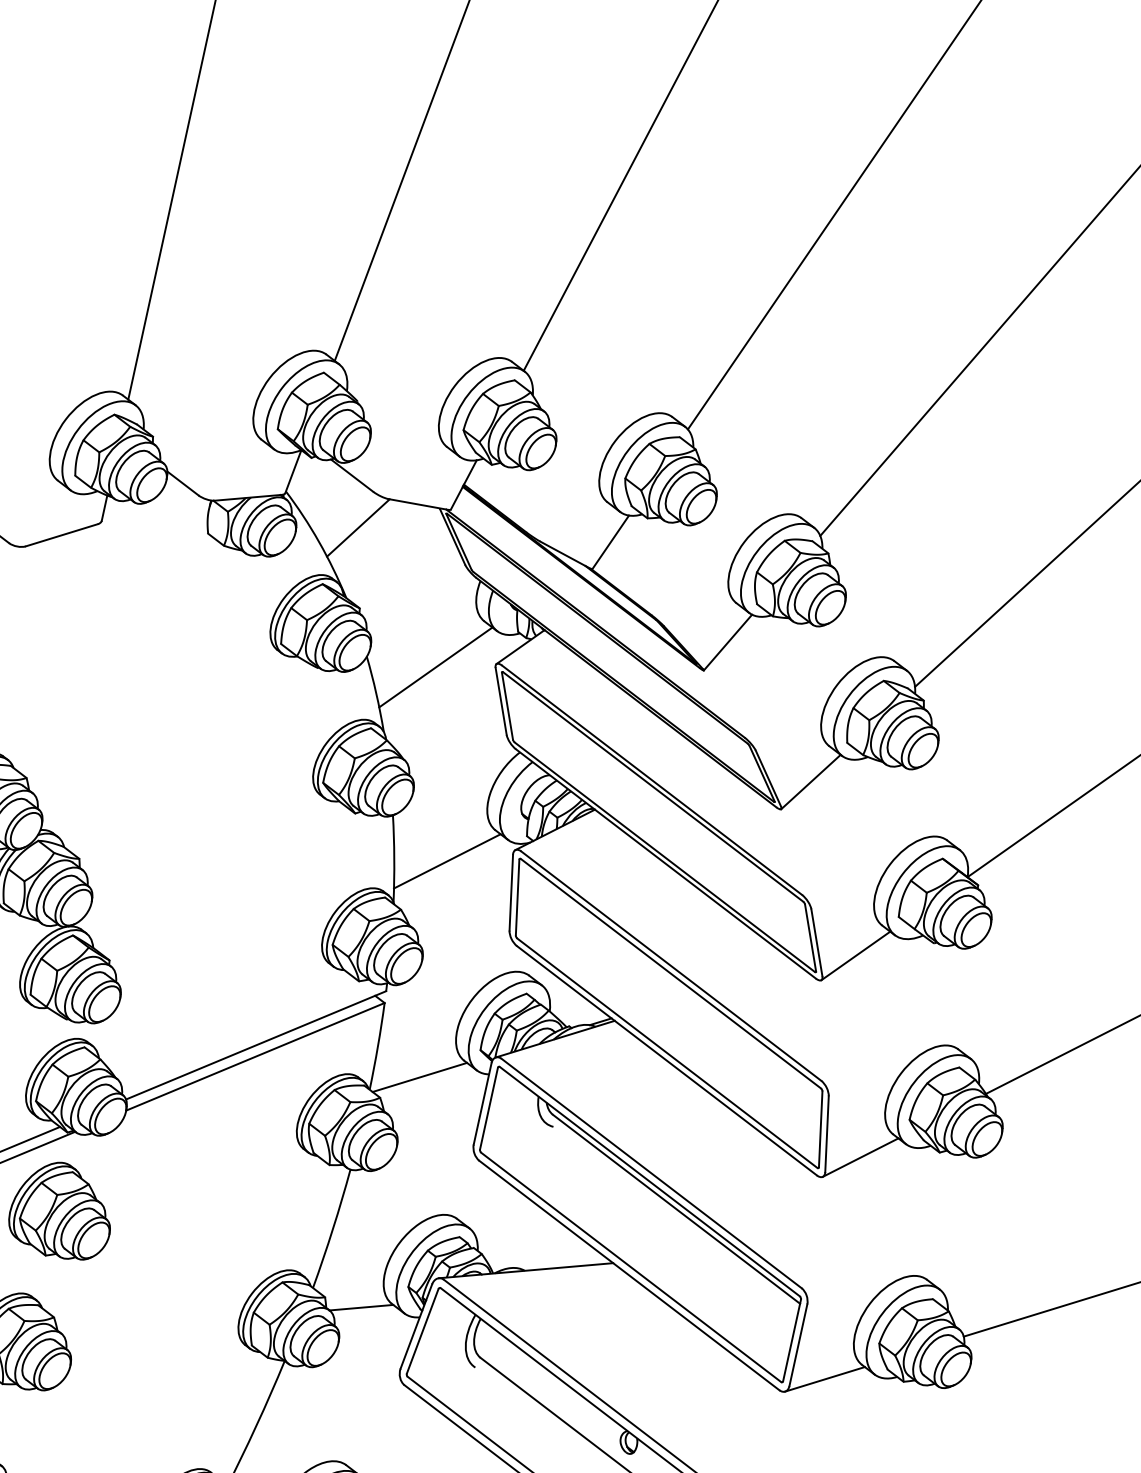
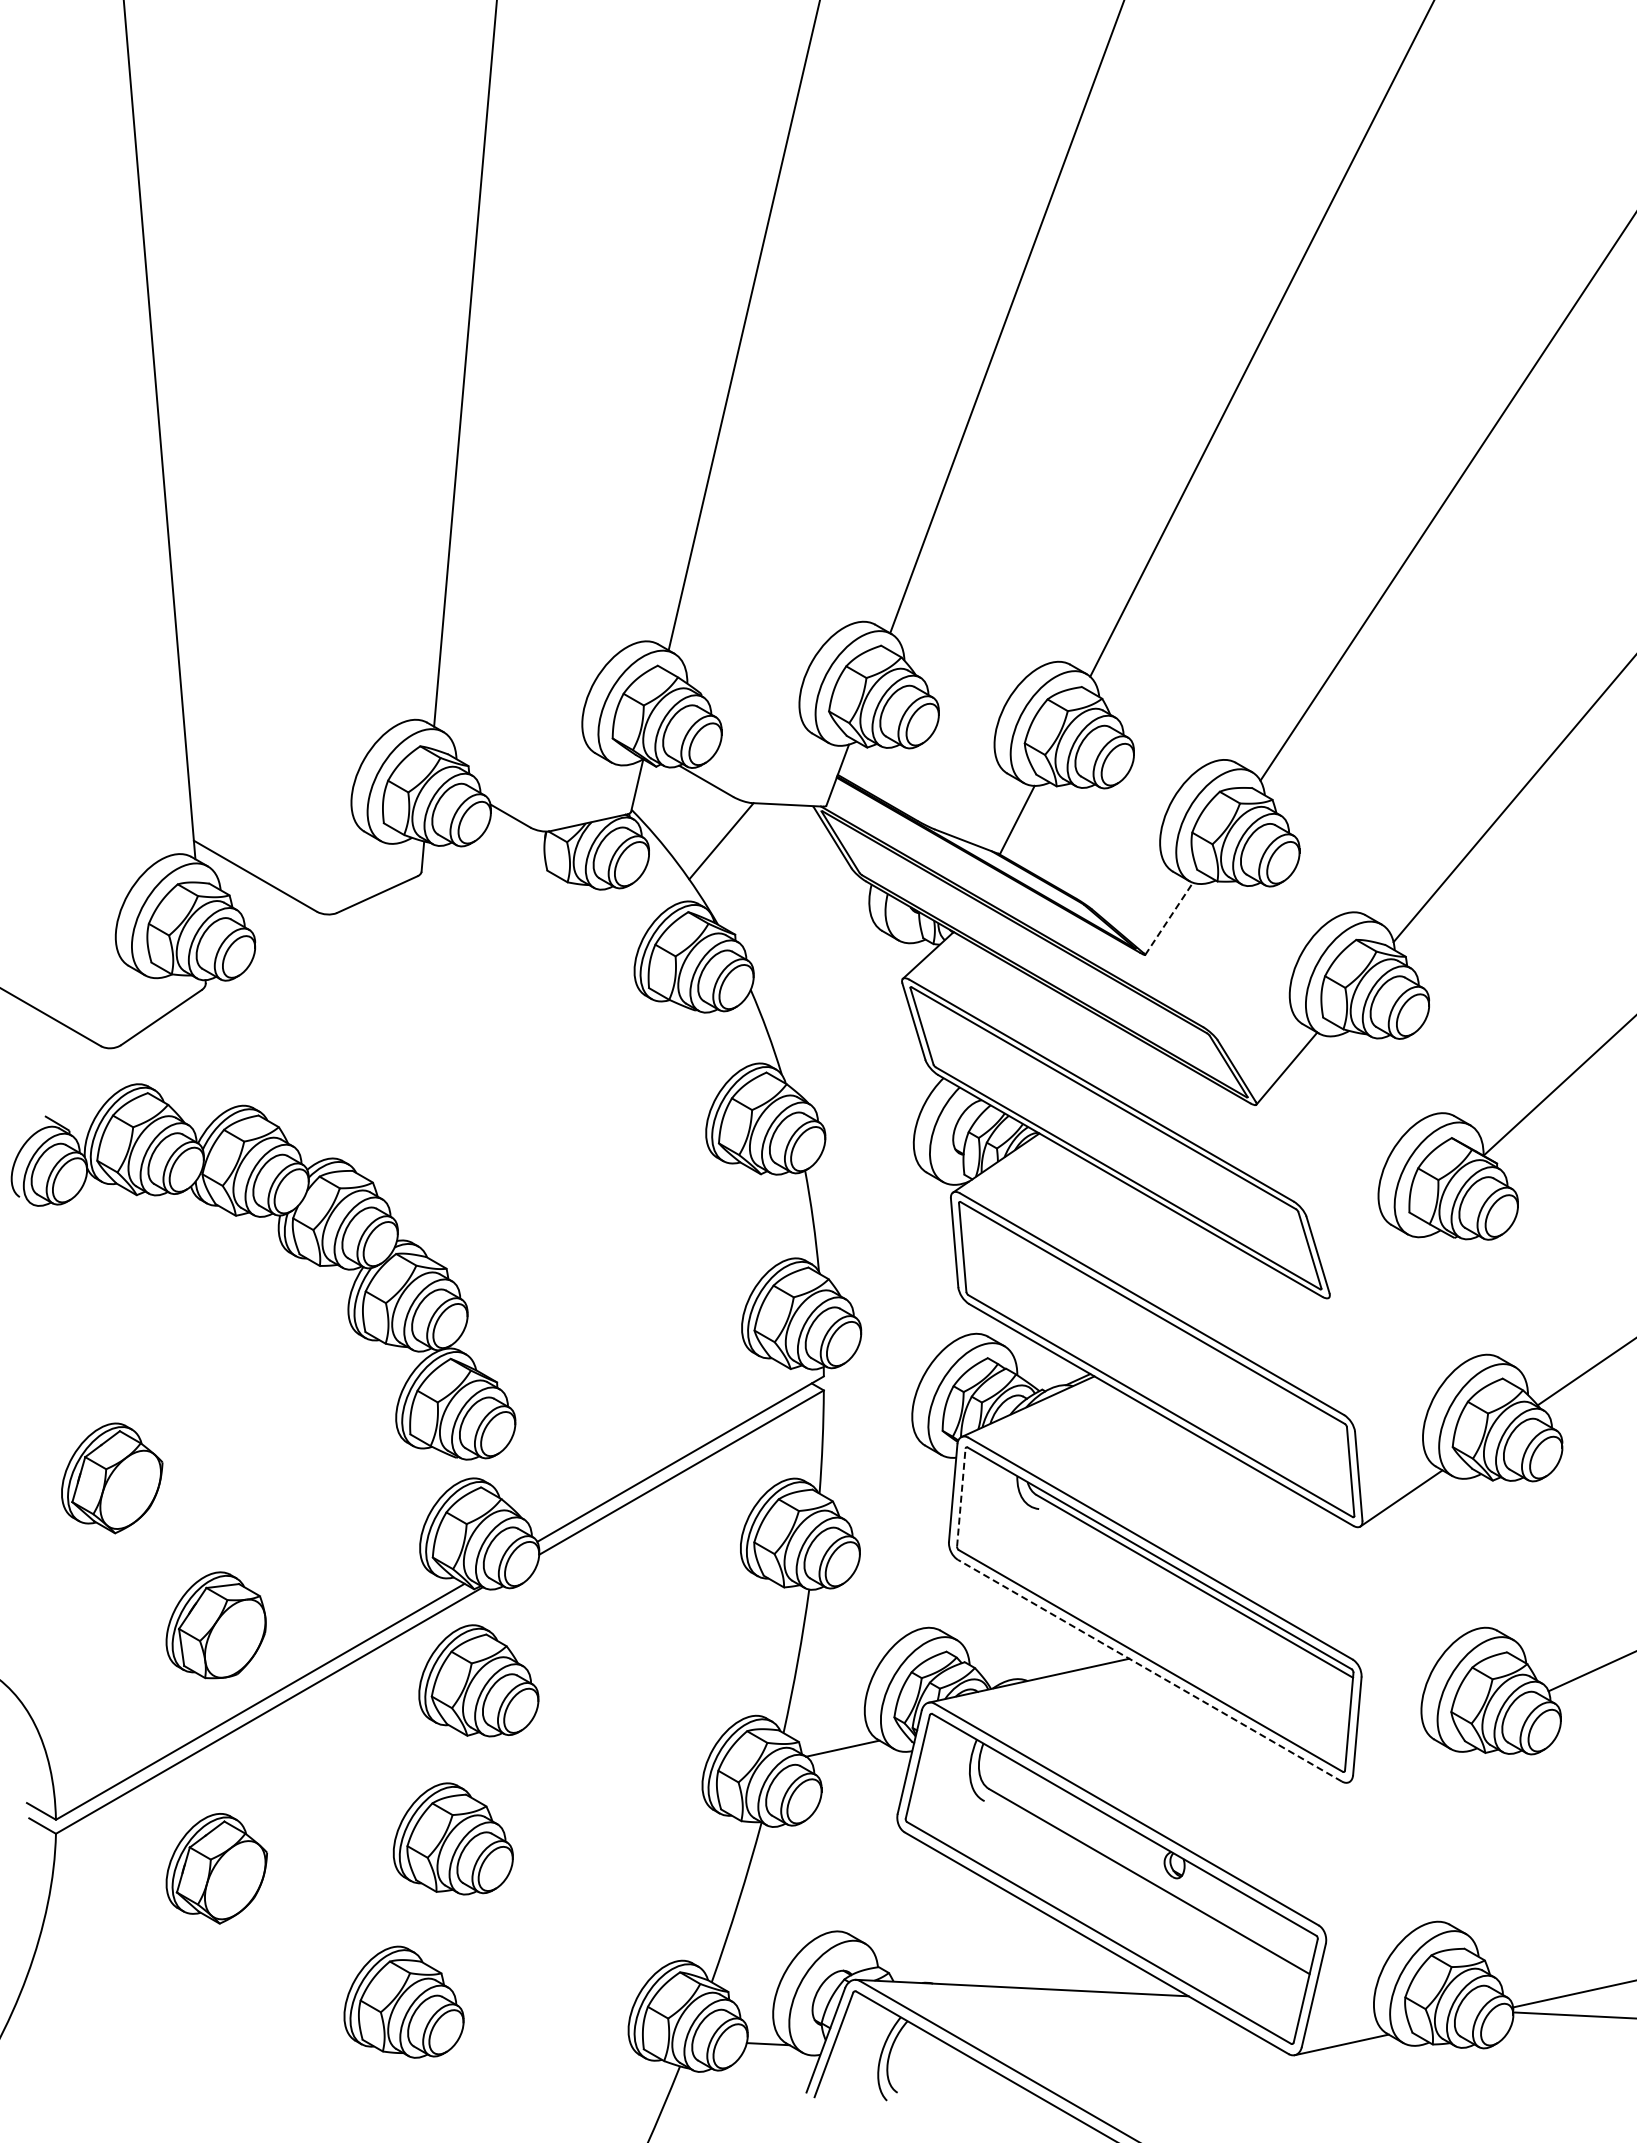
line: (728, 642) -> (1169, 918), solid -> dashed
line: (435, 667) -> (832, 991), removed
line: (447, 860) -> (875, 1215), removed
line: (856, 955) -> (1365, 1263), removed
line: (419, 1077) -> (875, 1471), removed
line: (489, 1108) -> (961, 1497), solid -> dashed
line: (629, 1275) -> (1150, 1670), solid -> dashed
line: (825, 1378) -> (1393, 1761), removed

